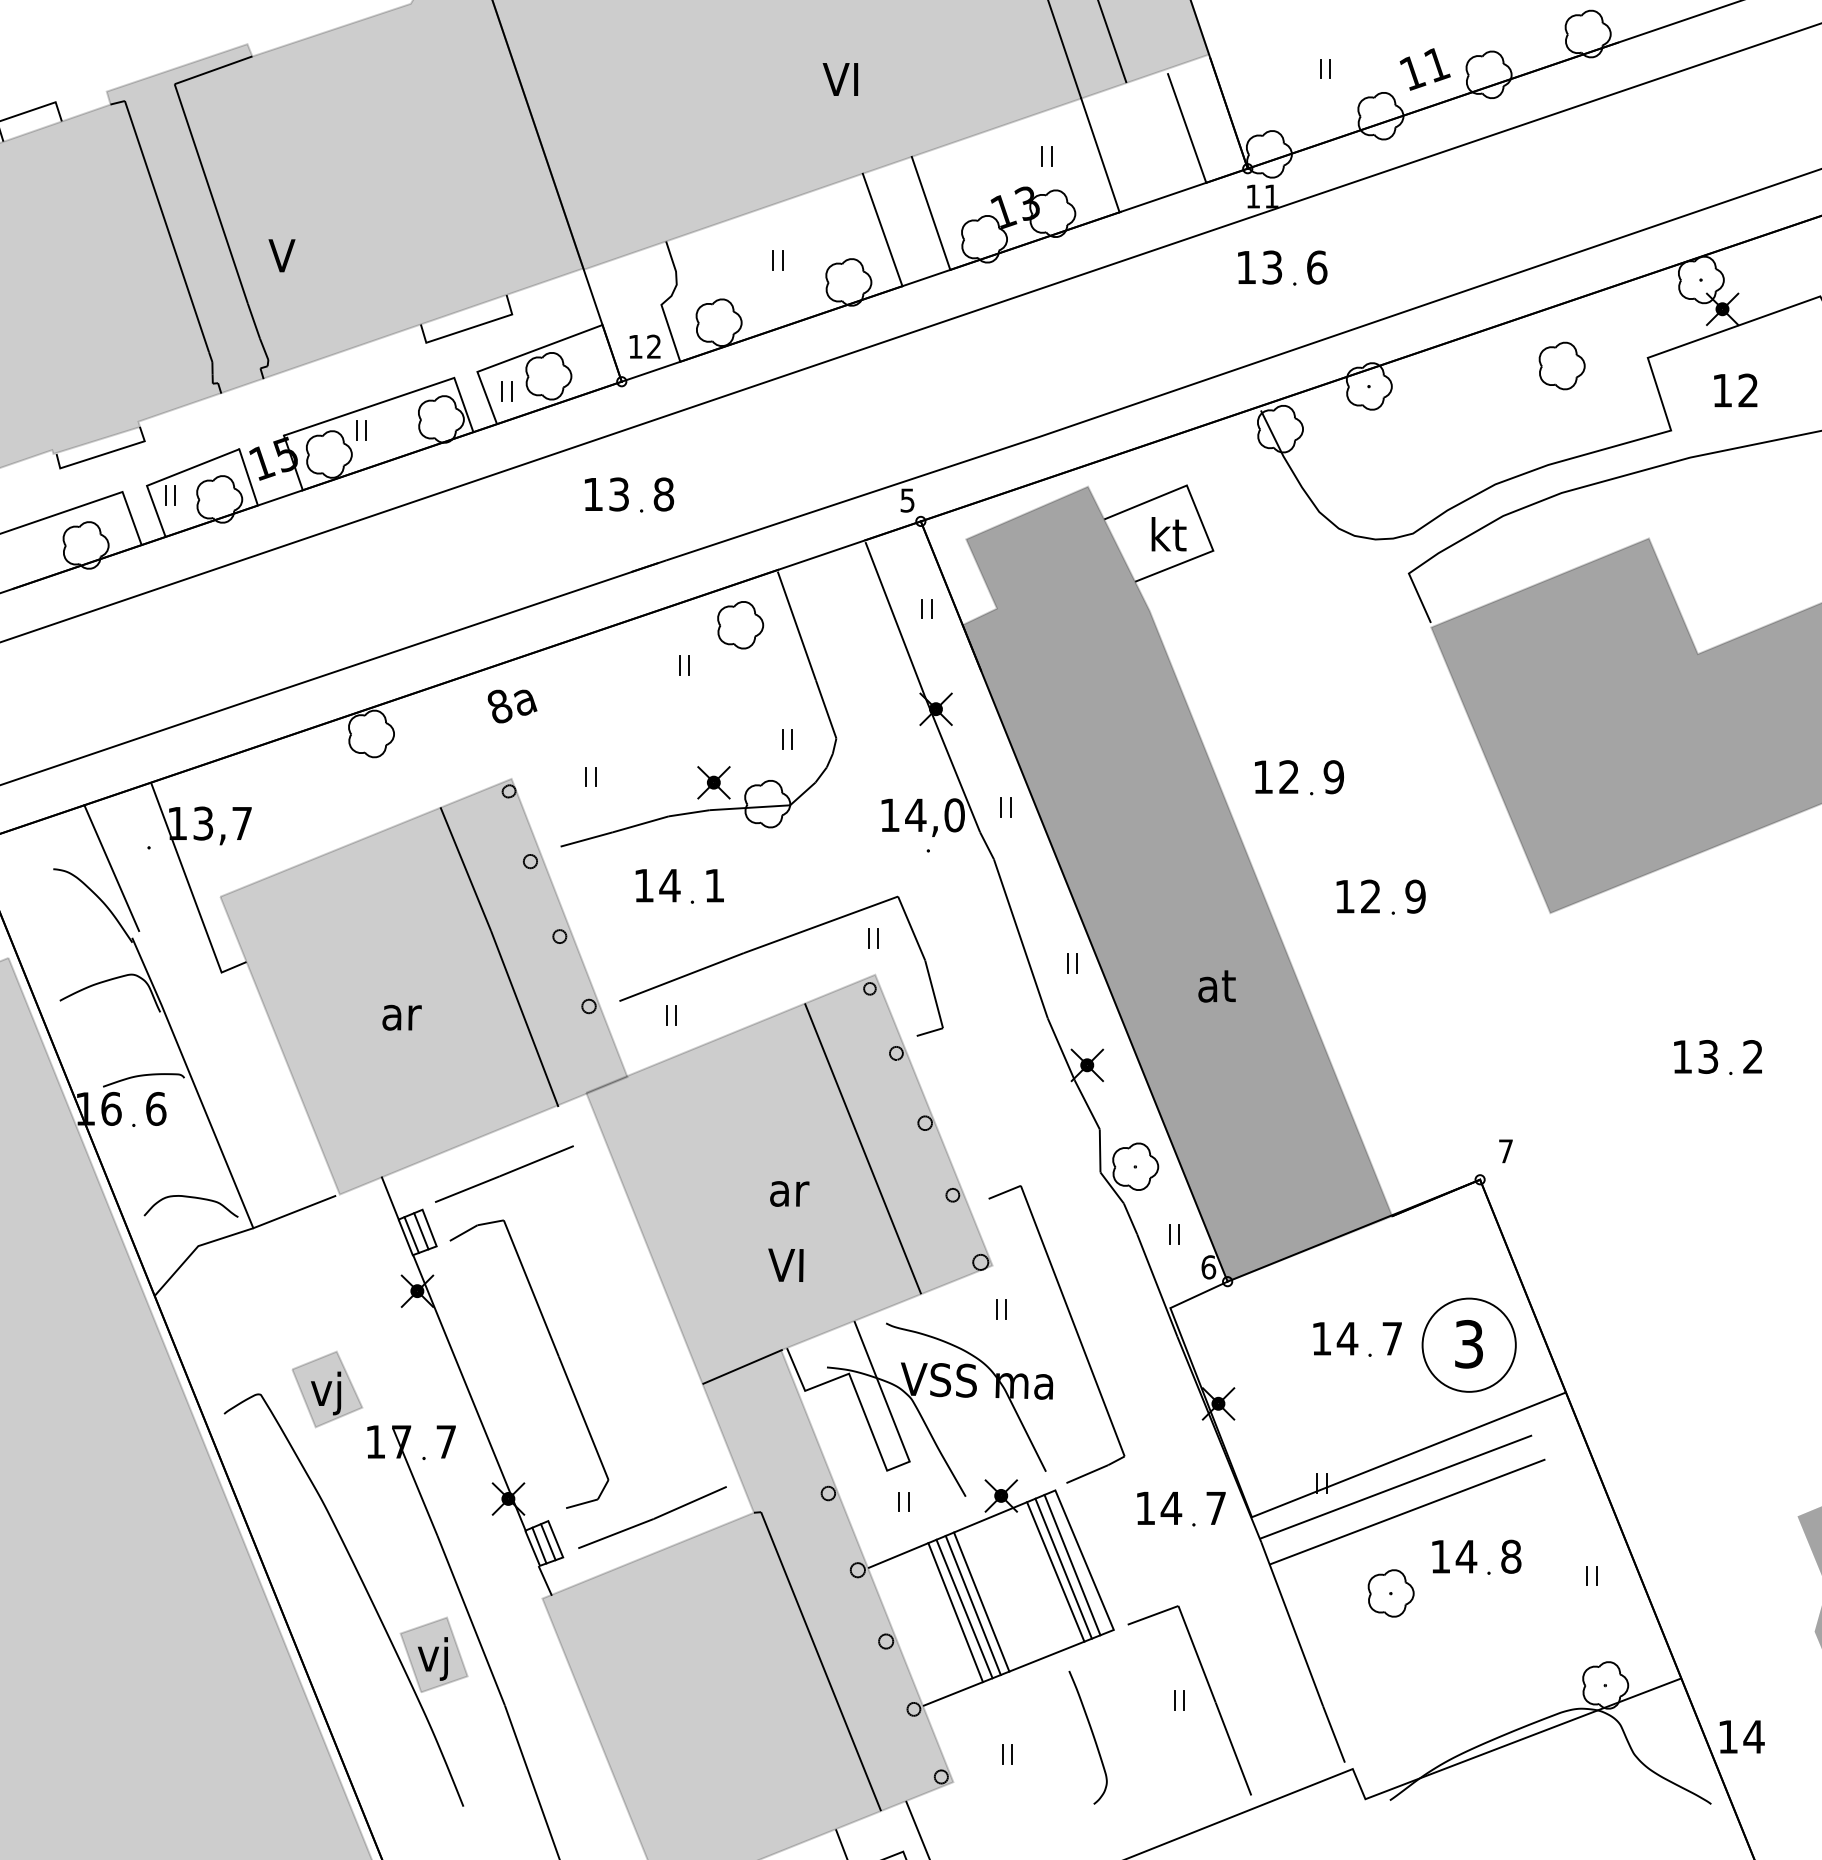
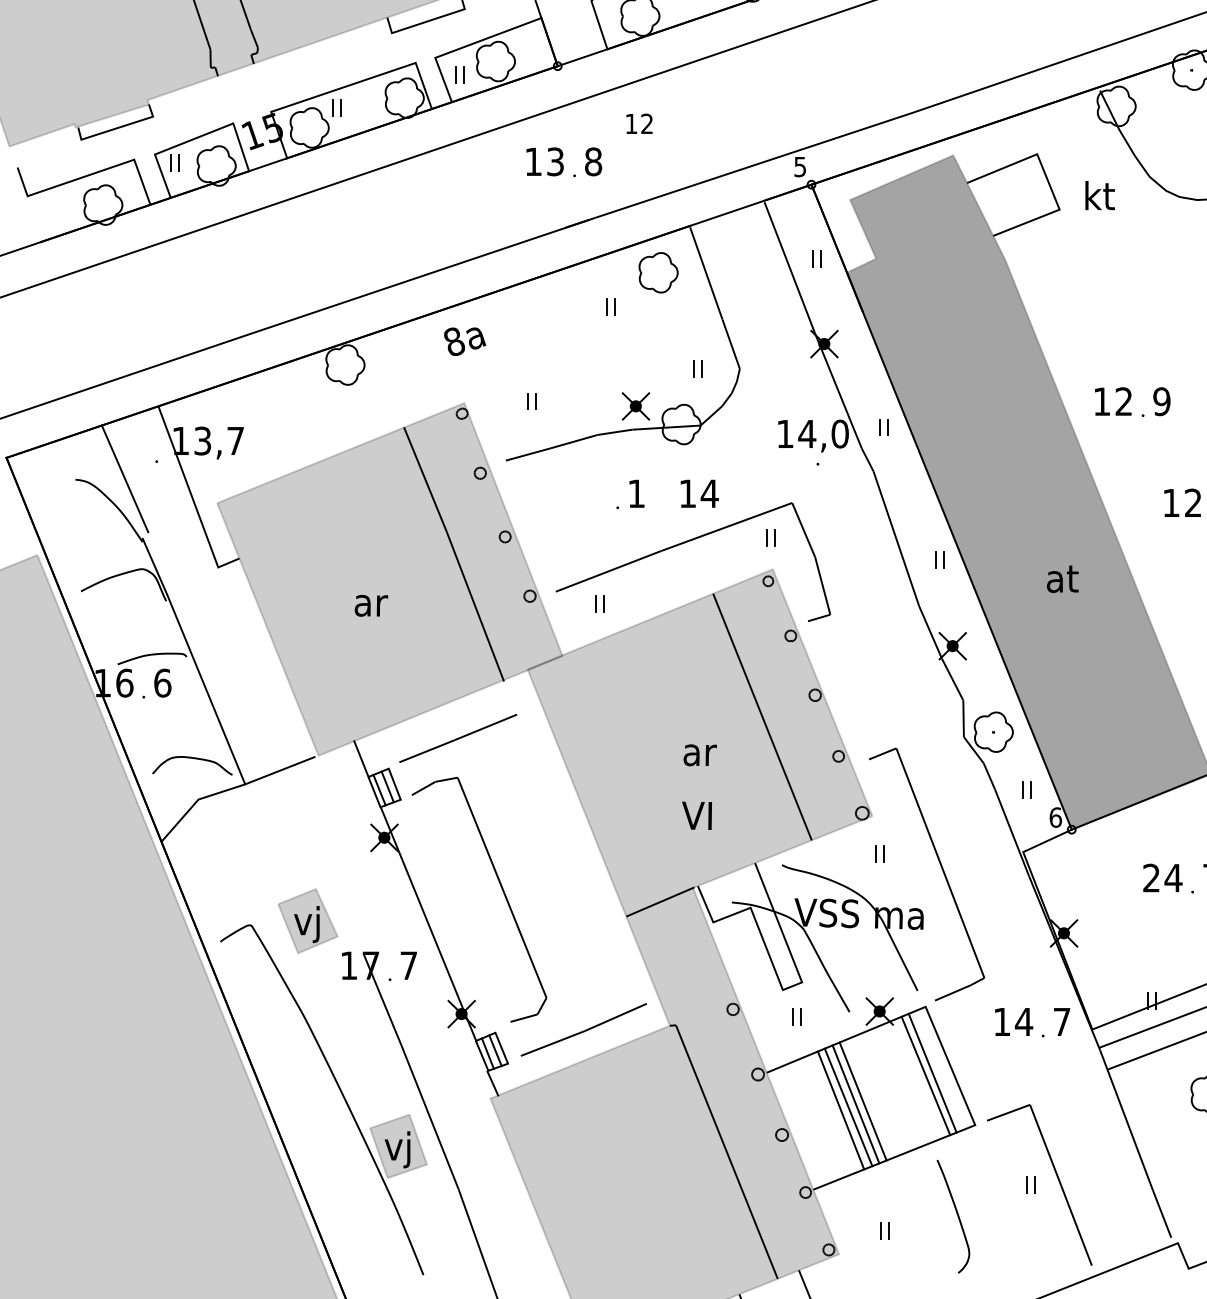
text: (644, 346) -> (638, 123), moved
text: (1168, 534) -> (1099, 195), moved
text: (657, 885) -> (699, 493), moved
text: (1320, 1338) -> (1150, 877), 14 -> 24
line: (1072, 1564) -> (940, 1069), removed

